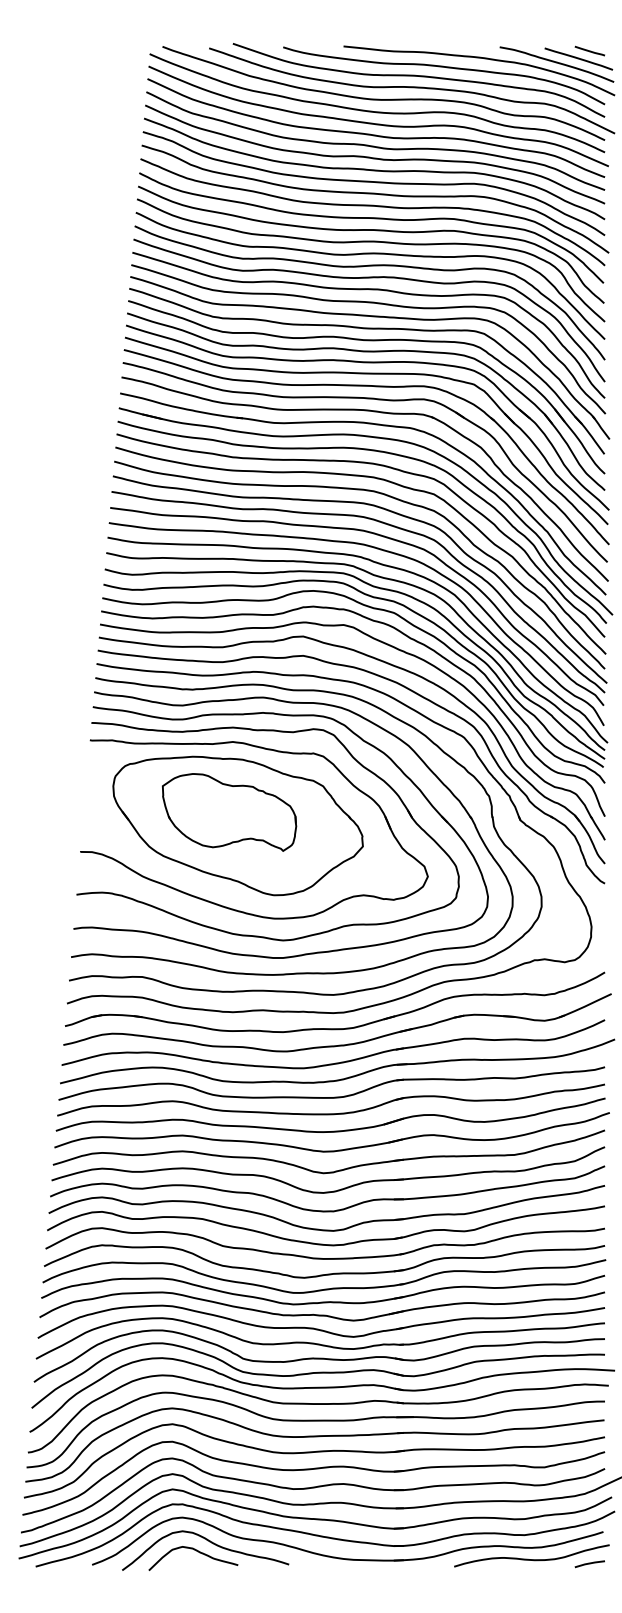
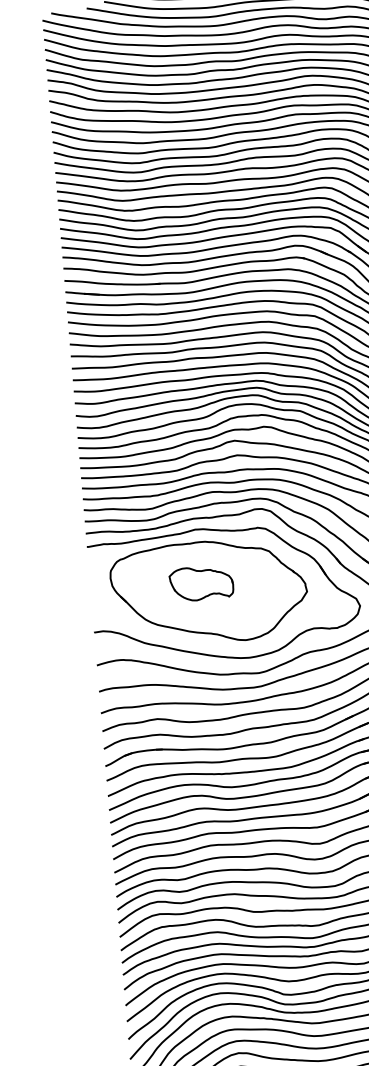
part: (229, 812) -> (201, 583), size x0.6

